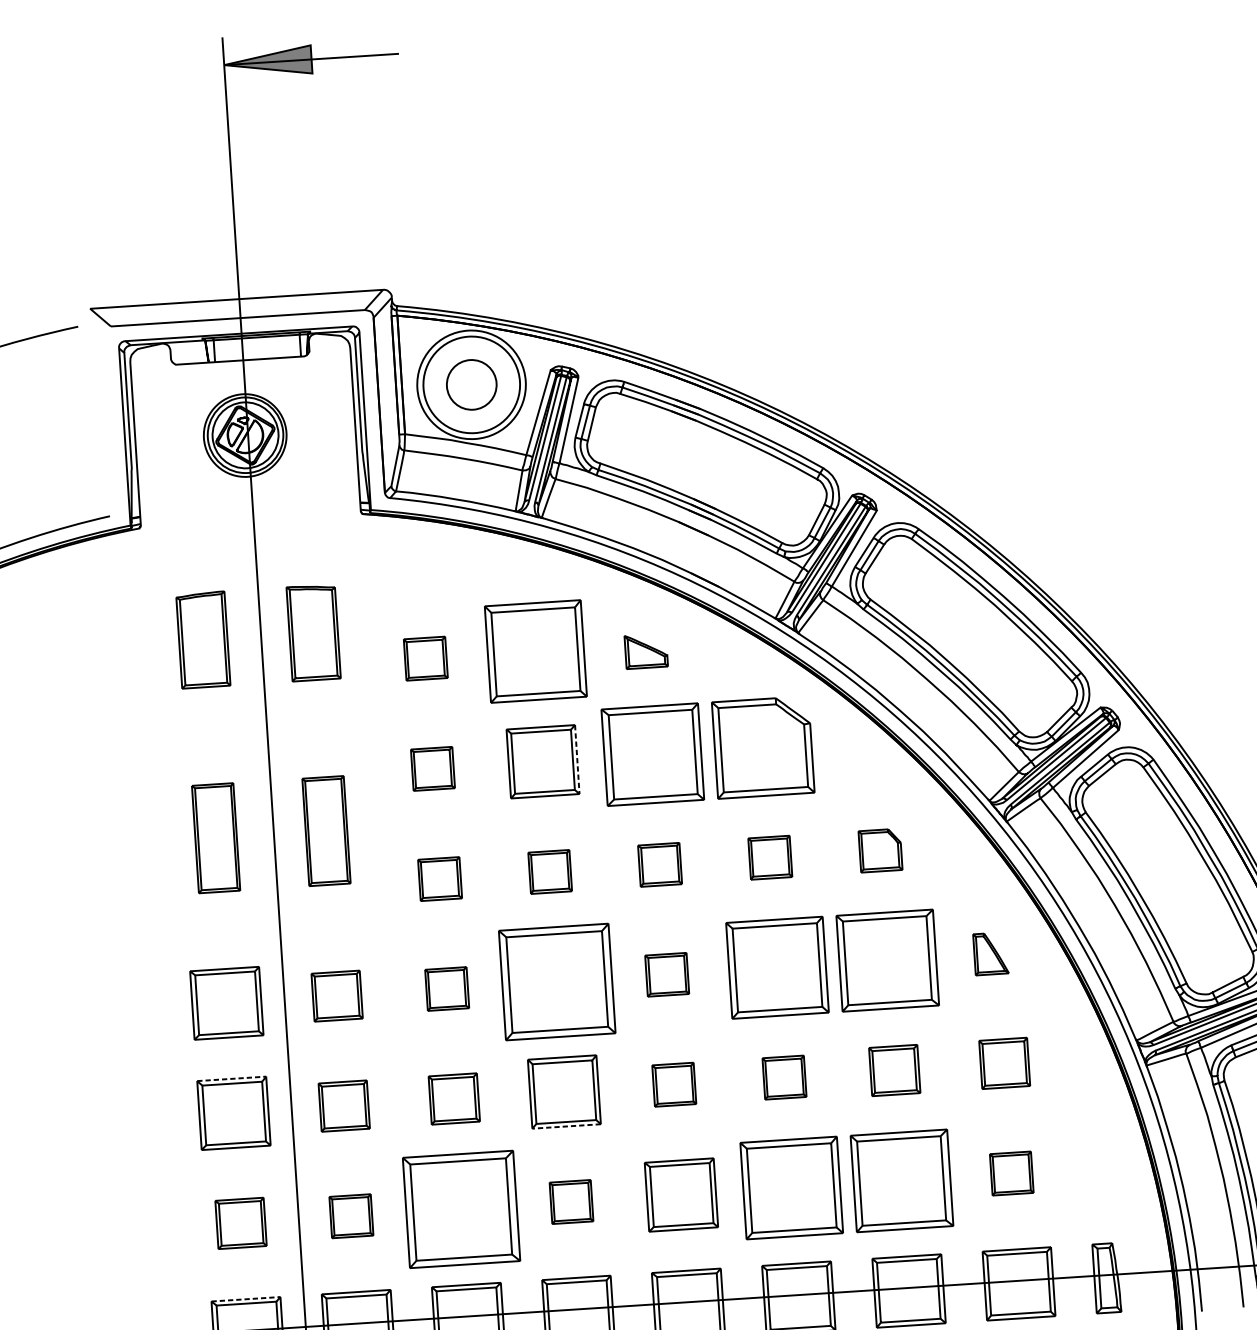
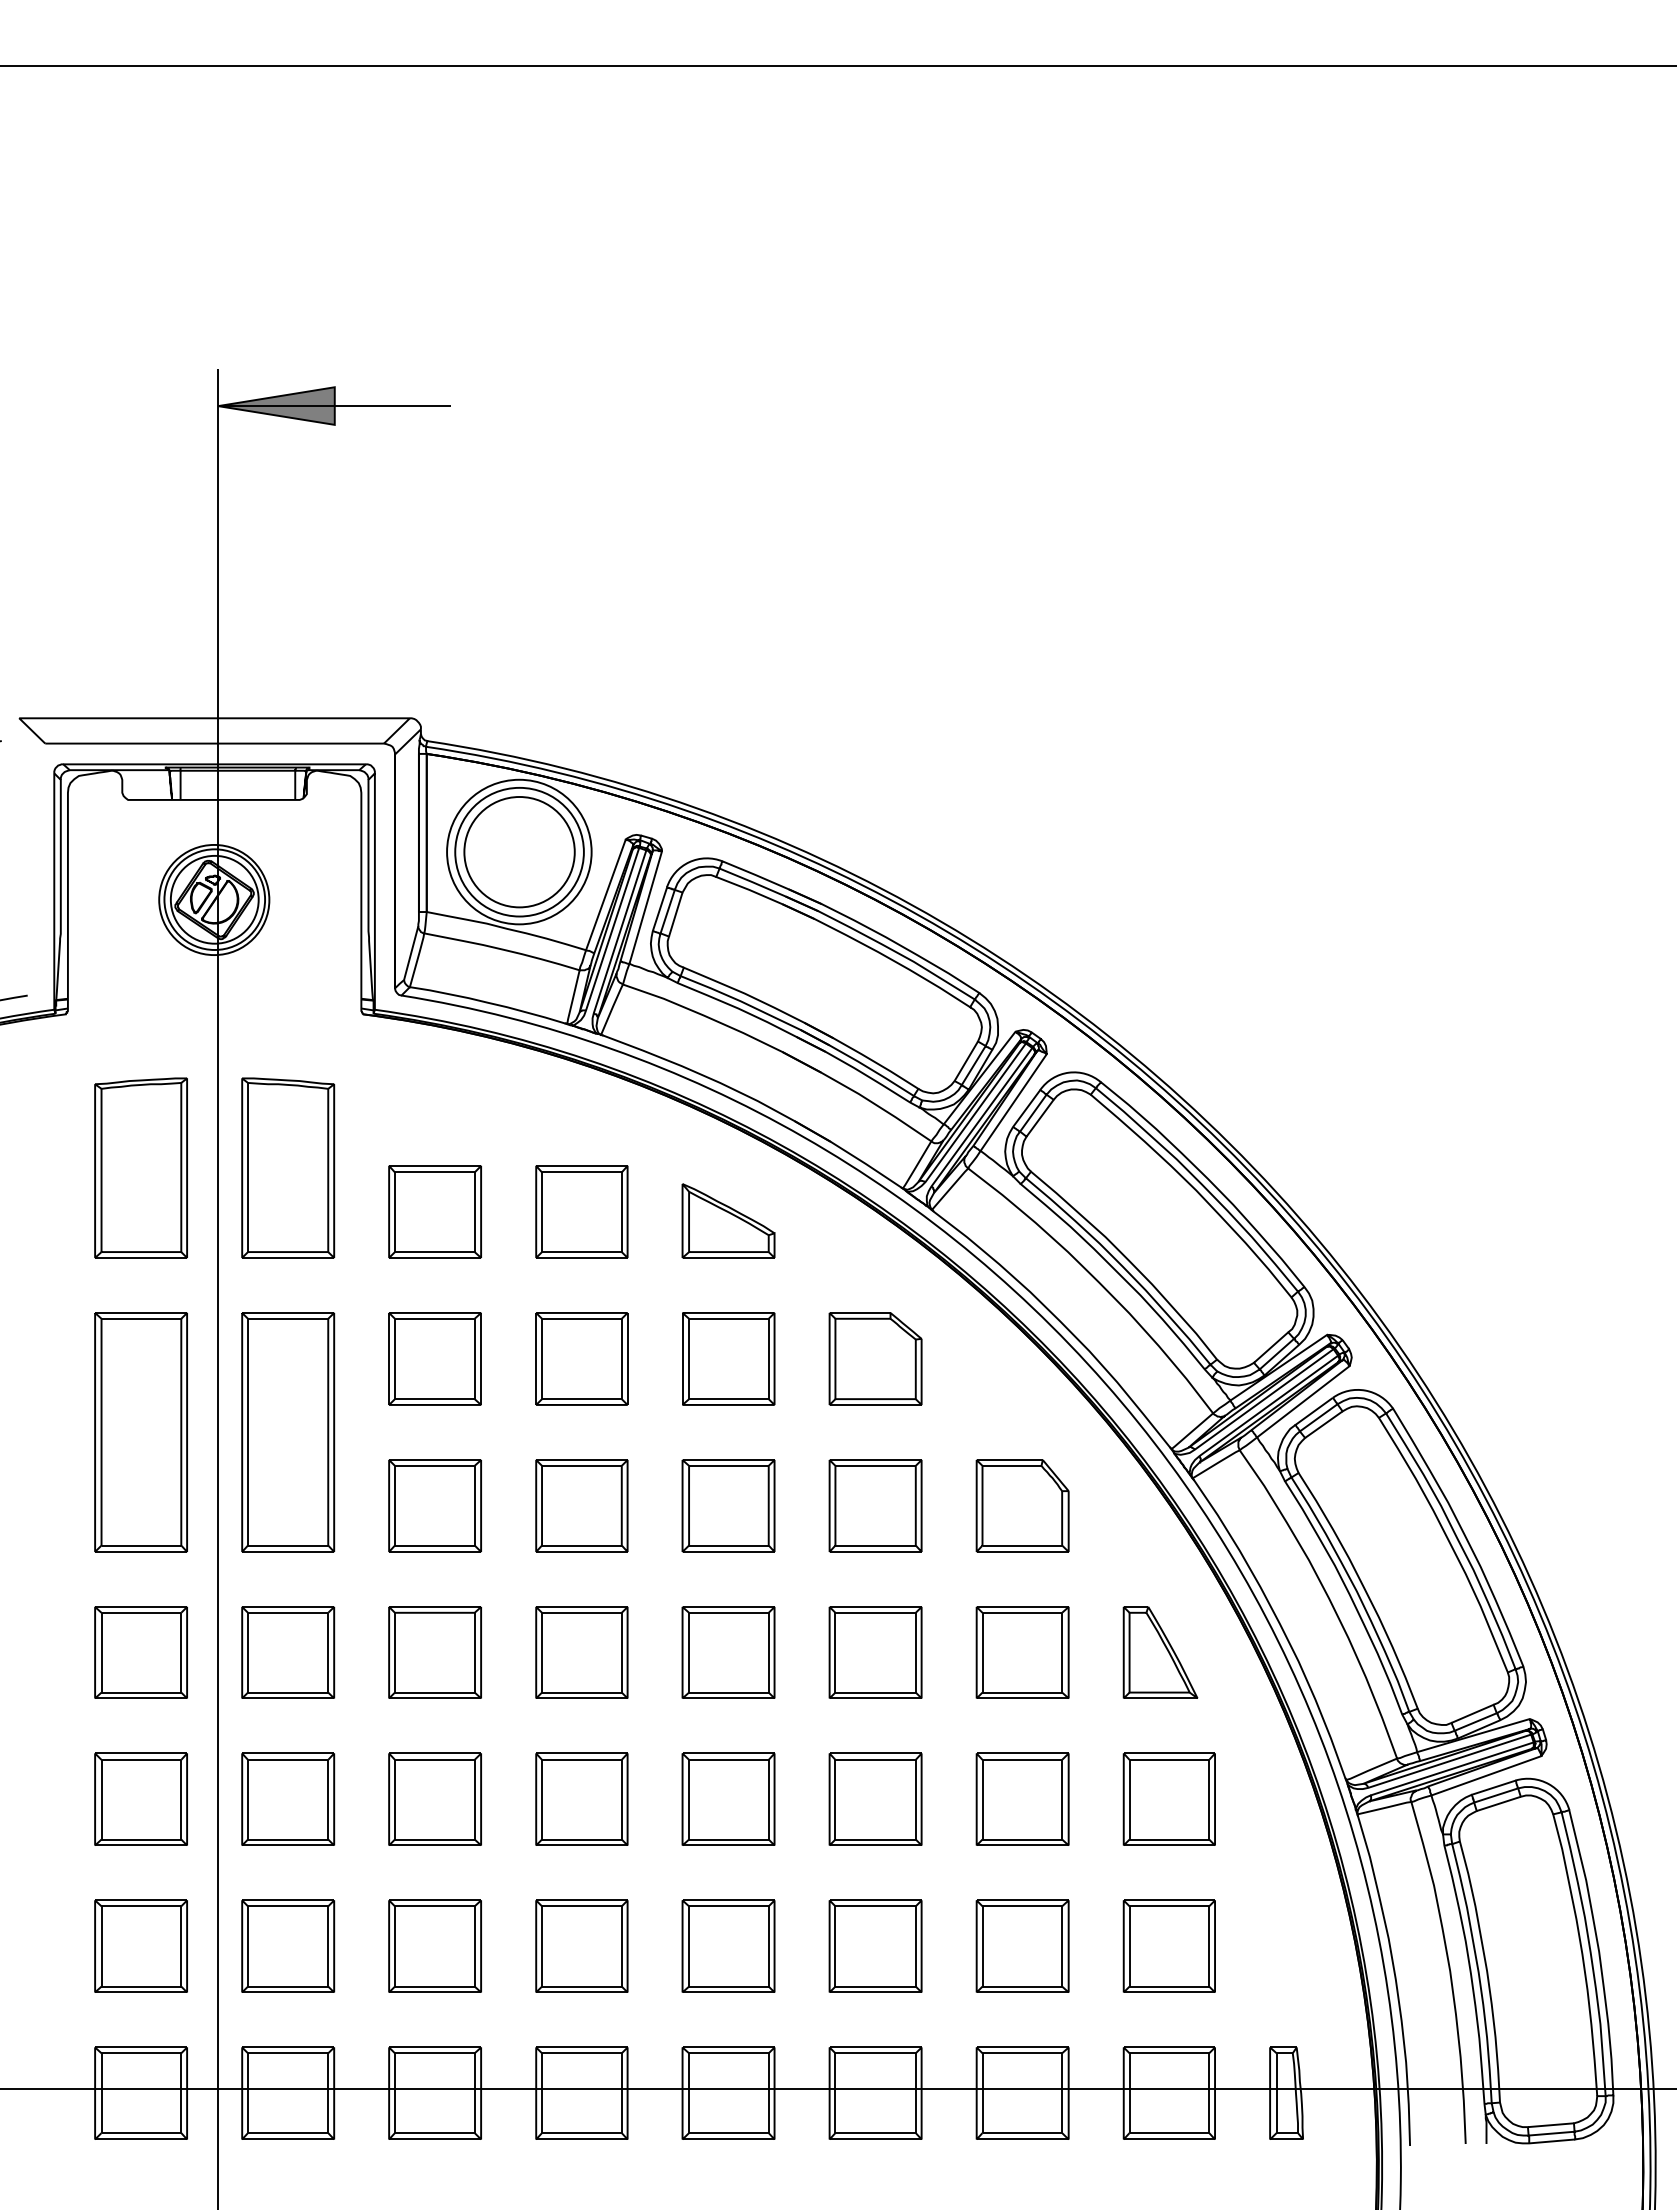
circle: (471, 385) -> (519, 852), size x1.67
part: (313, 632) -> (288, 1167), size x1.43
part: (202, 639) -> (140, 1167), size x1.43
part: (646, 650) -> (728, 1220), size x1.67
part: (535, 651) -> (581, 1211), size x0.71
part: (425, 658) -> (434, 1211), size x1.67
part: (763, 747) -> (875, 1358), size x0.71
part: (652, 754) -> (728, 1358), size x0.71
line: (577, 759) -> (627, 1358), dashed -> solid
part: (432, 768) -> (434, 1358), size x1.67
part: (326, 831) -> (288, 1432), size x1.67
part: (215, 838) -> (140, 1432), size x1.67
part: (880, 850) -> (1022, 1505), size x1.67
part: (770, 857) -> (875, 1505), size x1.67
part: (660, 864) -> (728, 1505), size x1.67
part: (549, 871) -> (581, 1505), size x1.67
part: (439, 878) -> (434, 1505), size x1.67
part: (991, 953) -> (1160, 1652), size x1.67
part: (887, 960) -> (1022, 1652), size x0.71
part: (777, 967) -> (875, 1652), size x0.71
part: (667, 974) -> (728, 1652), size x1.67
part: (556, 981) -> (581, 1652), size x0.62
part: (446, 988) -> (434, 1652), size x1.67
part: (337, 996) -> (288, 1652), size x1.43
part: (1004, 1062) -> (1168, 1798), size x1.43
part: (894, 1069) -> (1022, 1798), size x1.43
part: (784, 1077) -> (875, 1798), size x1.67
line: (232, 1078) -> (141, 1753), dashed -> solid
part: (674, 1084) -> (728, 1798), size x1.67
part: (453, 1098) -> (434, 1798), size x1.43
part: (344, 1105) -> (288, 1798), size x1.43
line: (566, 1126) -> (581, 1845), dashed -> solid
part: (1011, 1173) -> (1168, 1945), size x1.67
part: (901, 1180) -> (1022, 1945), size x0.71
part: (791, 1187) -> (875, 1945), size x0.71
part: (571, 1201) -> (581, 1945), size x1.67
part: (460, 1208) -> (434, 1945), size x0.62
part: (351, 1215) -> (288, 1945), size x1.67
part: (240, 1222) -> (140, 1945), size x1.43
line: (246, 1299) -> (141, 2047), dashed -> solid

